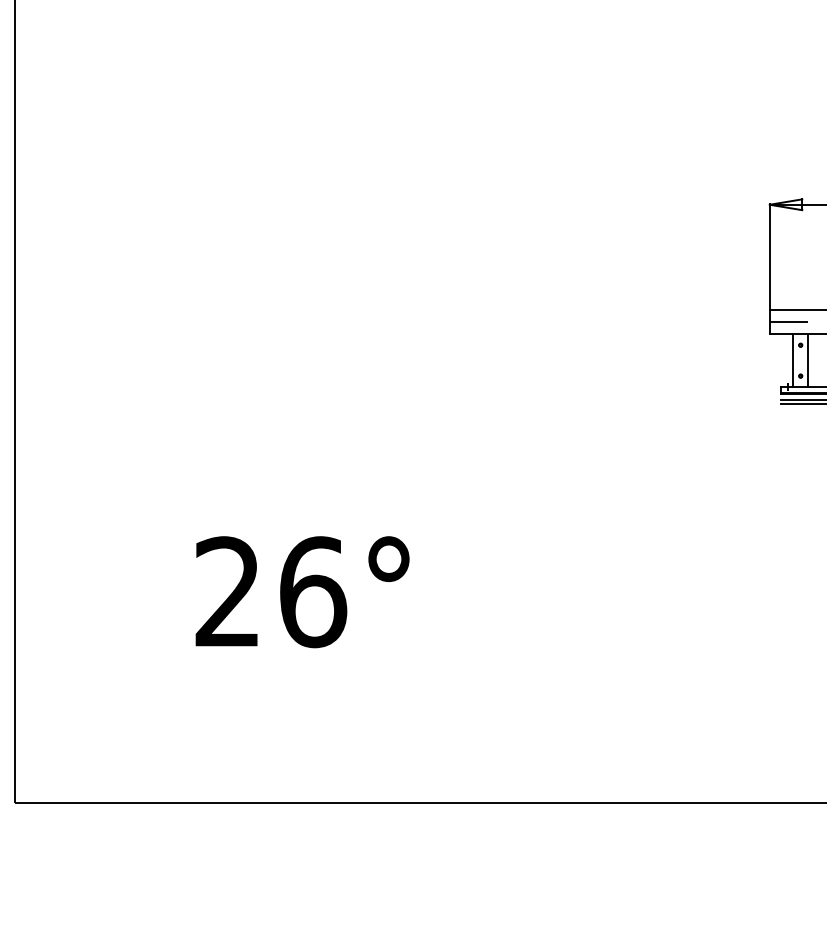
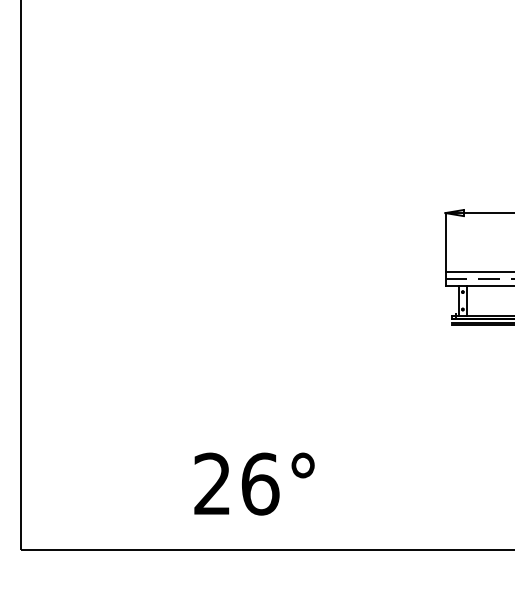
text: (302, 591) -> (254, 483), moved

